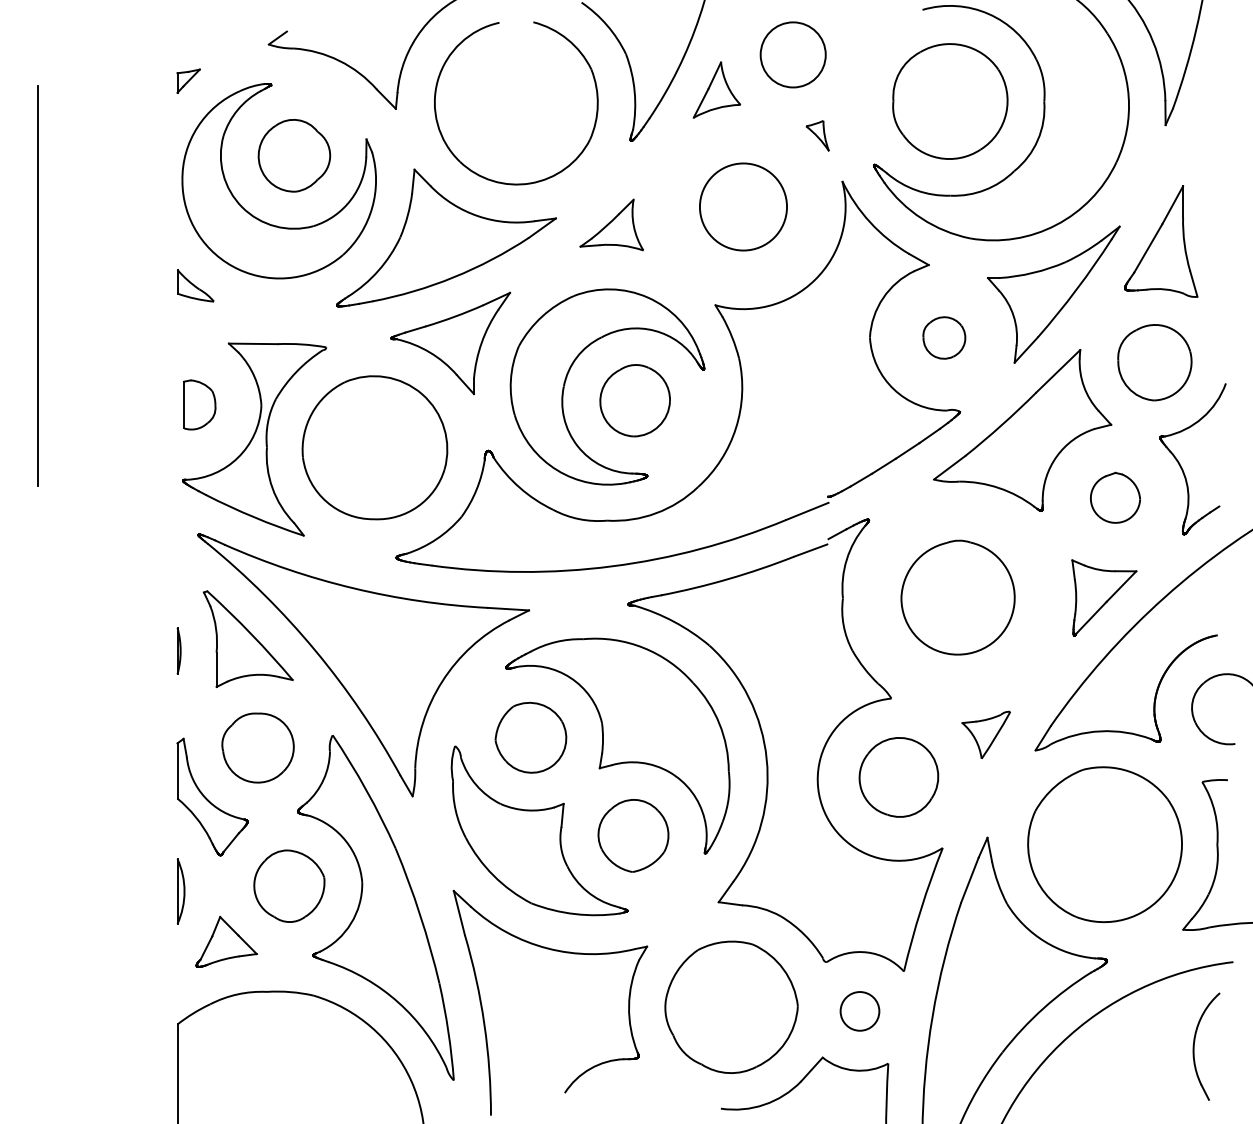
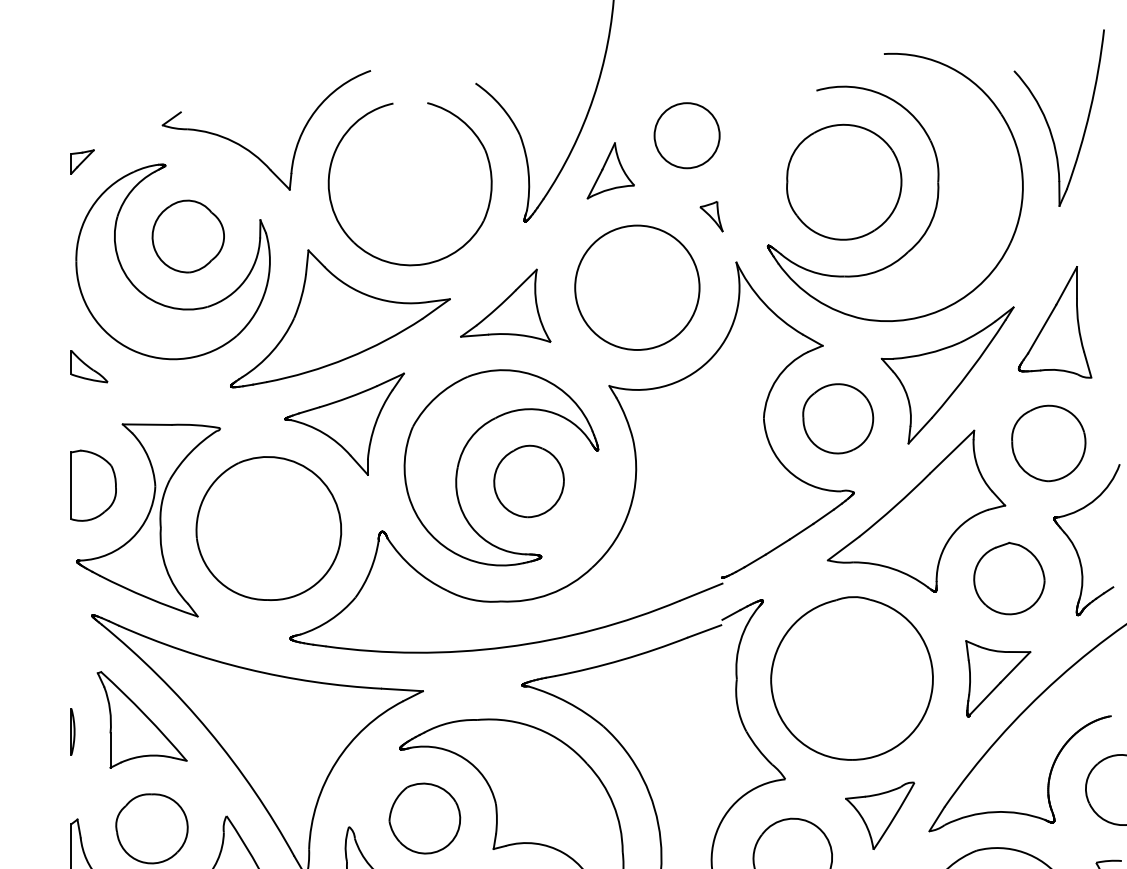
circle: (743, 206) -> (637, 287), size x1.43
part: (611, 224) -> (505, 305), size x1.43
part: (944, 337) -> (838, 418), size x1.67
part: (199, 404) -> (93, 485), size x1.43
part: (1115, 497) -> (1009, 578), size x1.43
part: (957, 597) -> (851, 678), size x1.43
part: (986, 734) -> (880, 815), size x1.43

